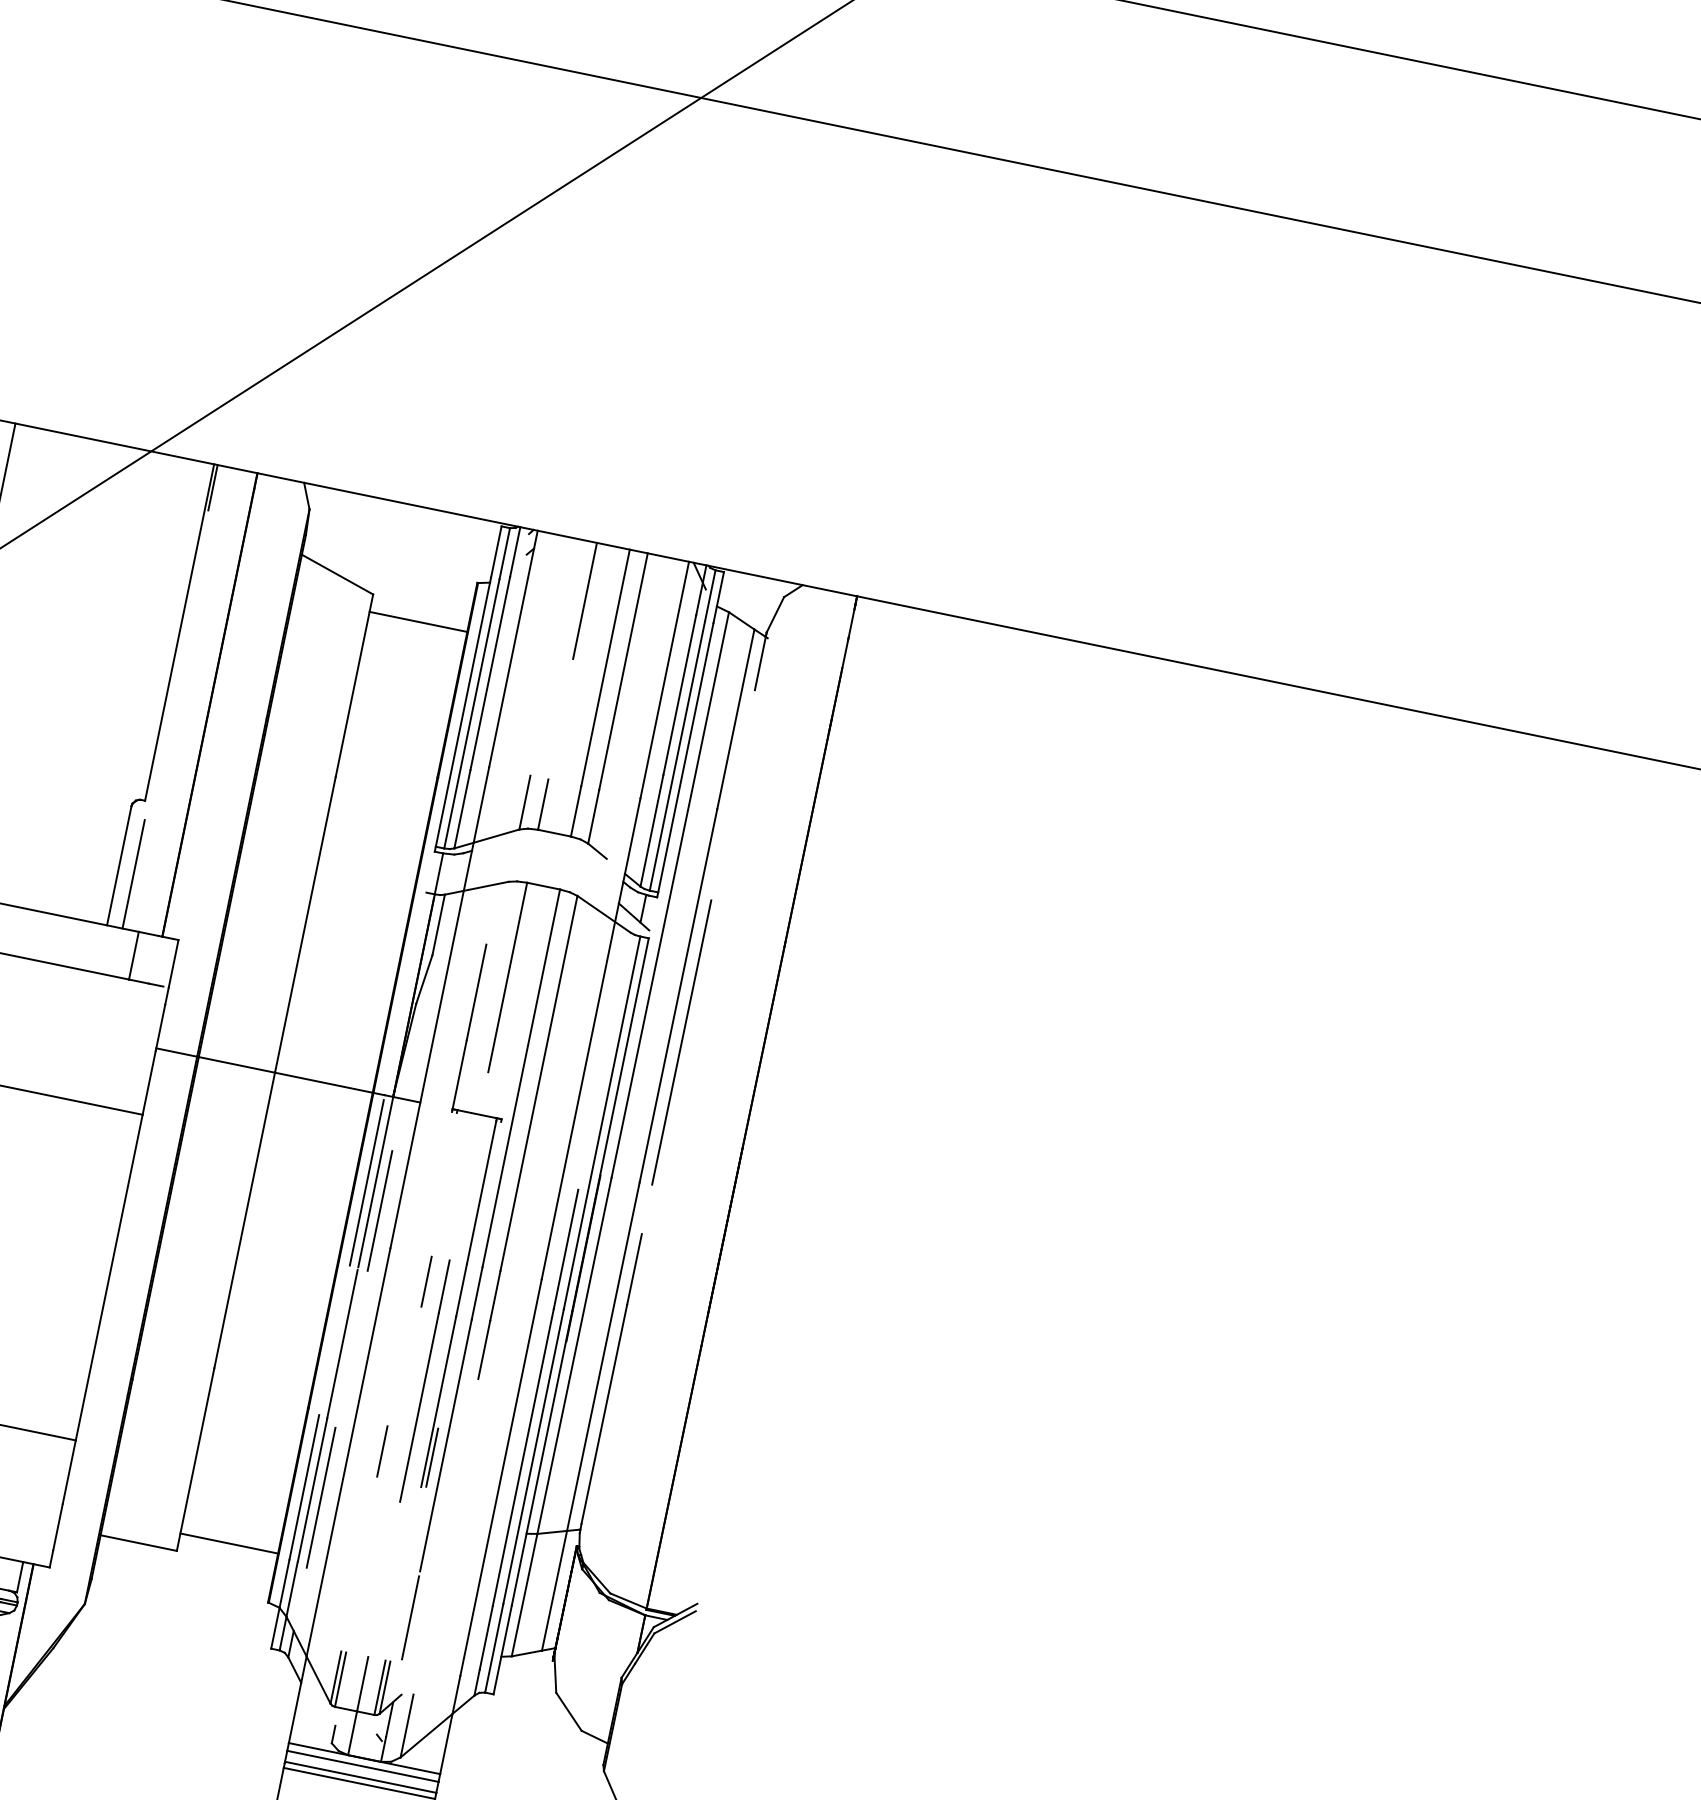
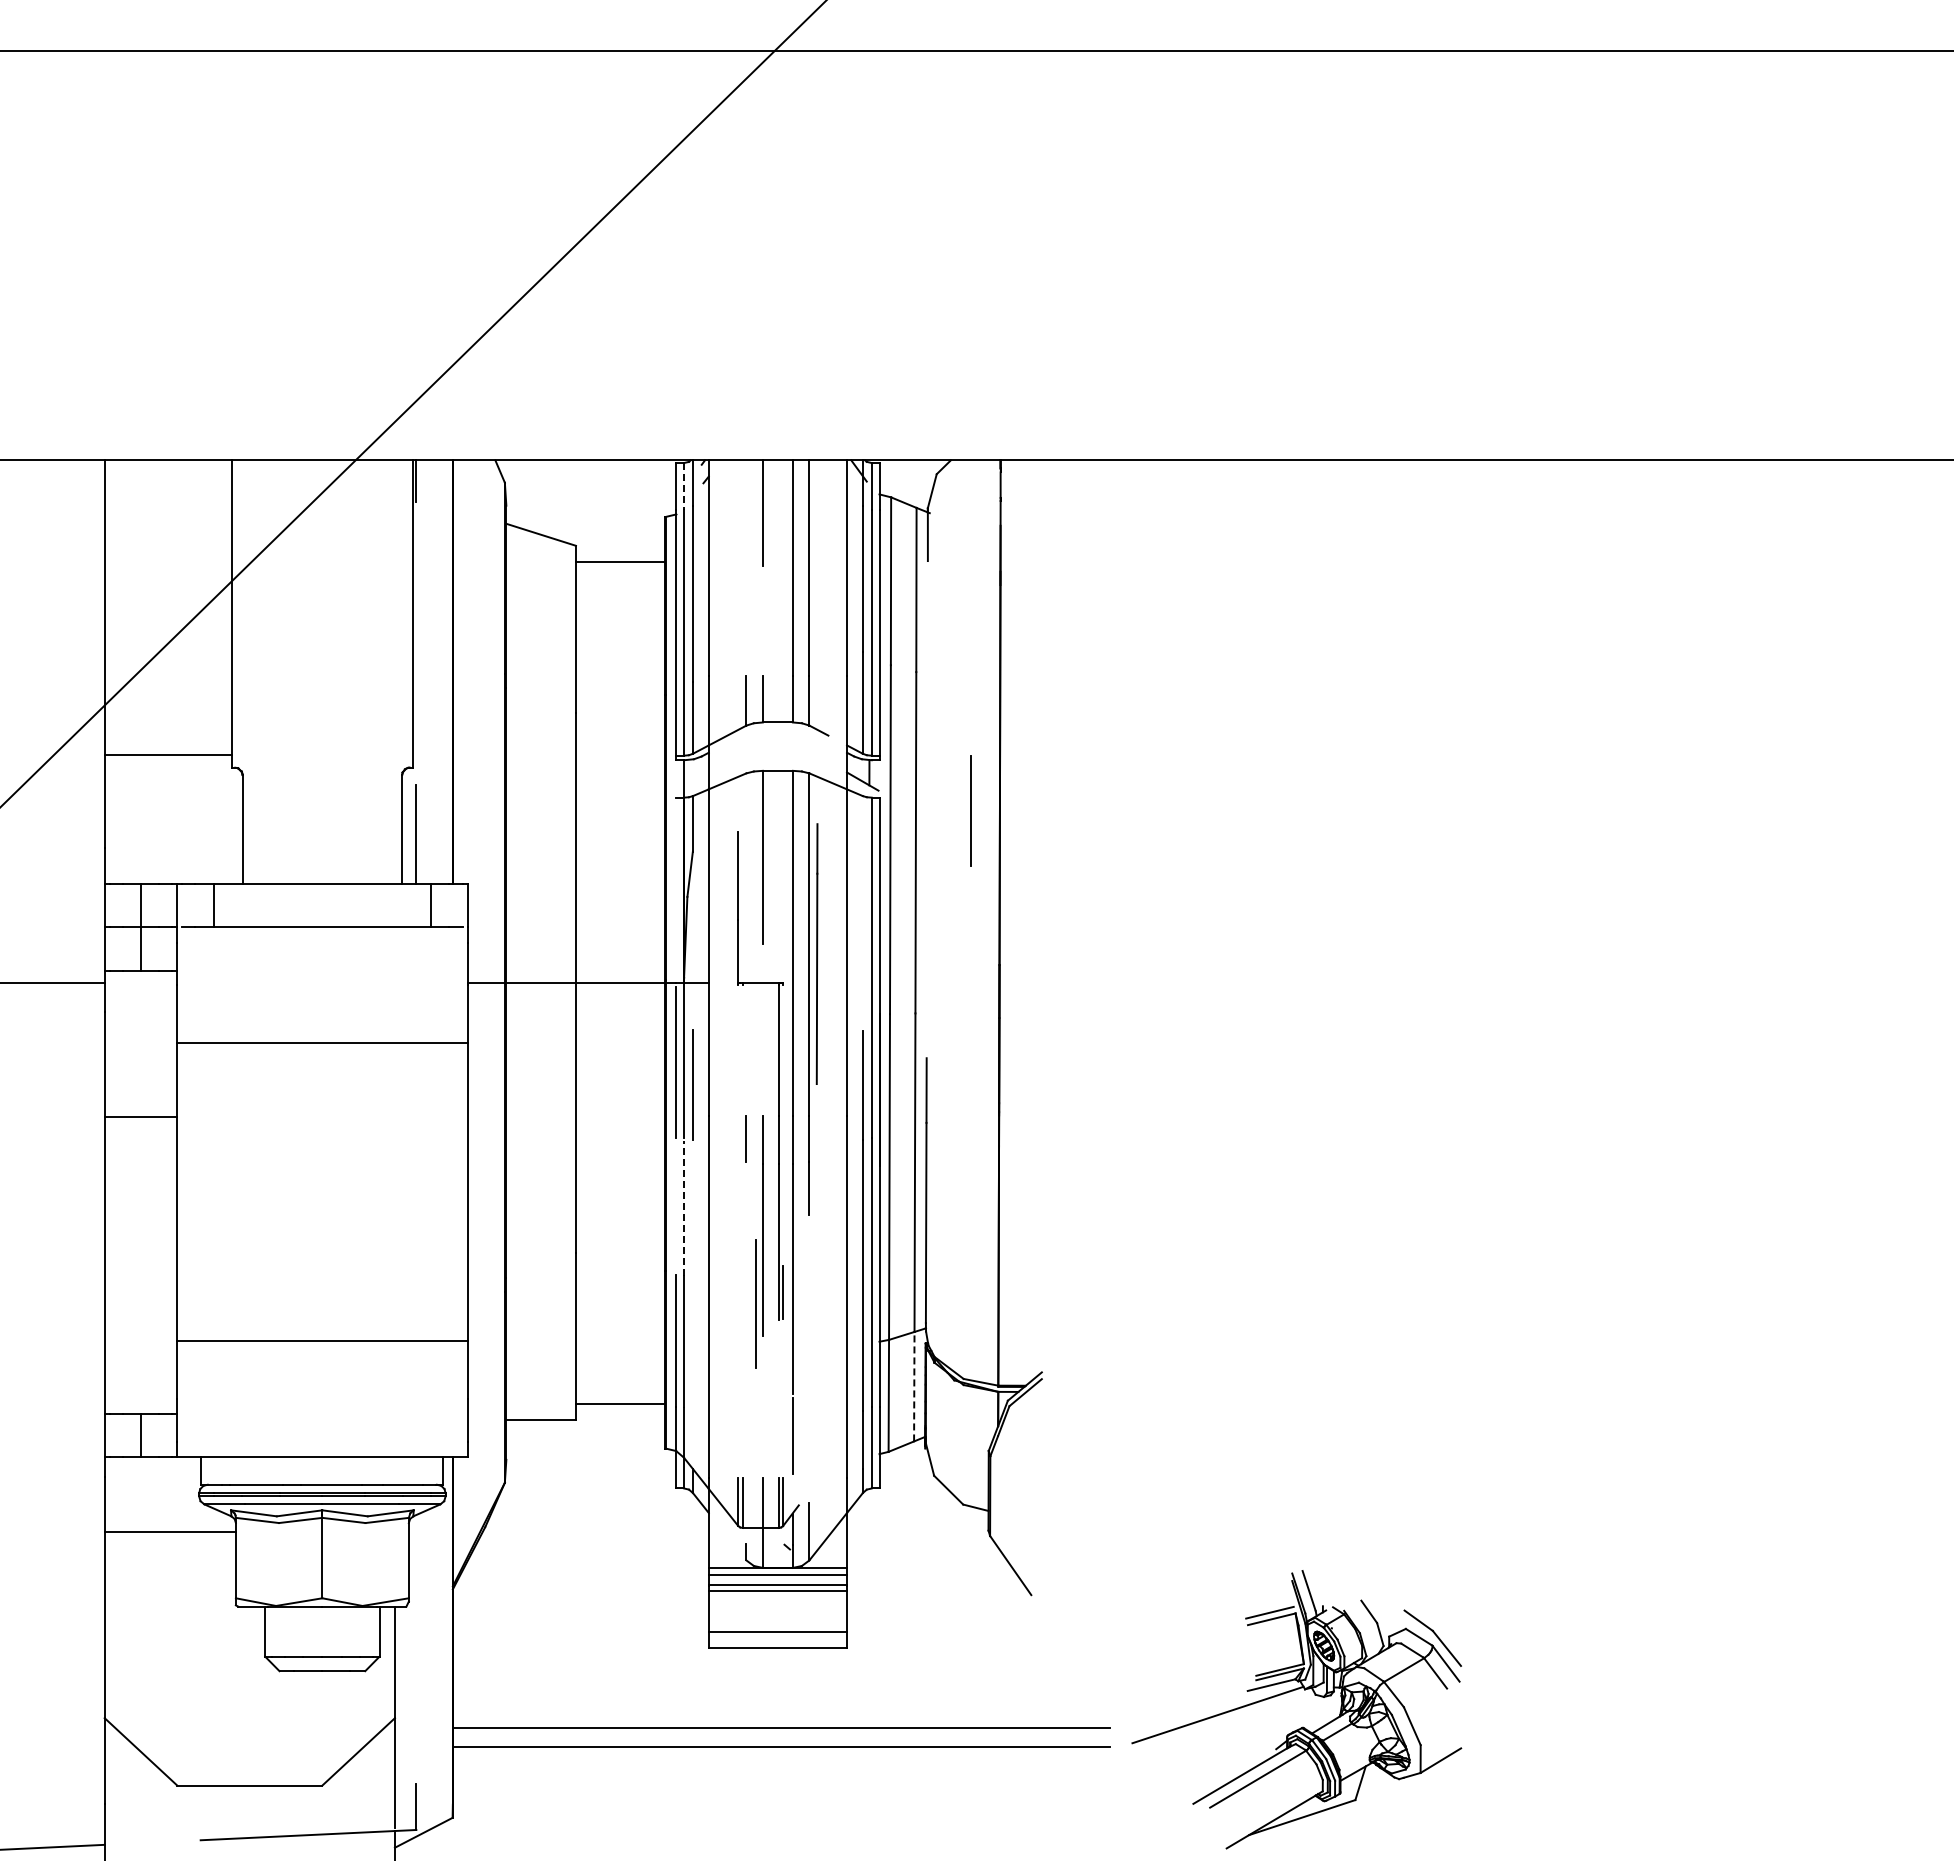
line: (505, 553) -> (684, 486), solid -> dashed
line: (745, 972) -> (970, 810), added
line: (681, 1041) -> (816, 953), moved
line: (341, 1343) -> (683, 1208), solid -> dashed
line: (382, 1451) -> (738, 1295), removed
line: (320, 1496) -> (755, 1303), moved
line: (554, 1590) -> (914, 1386), solid -> dashed

